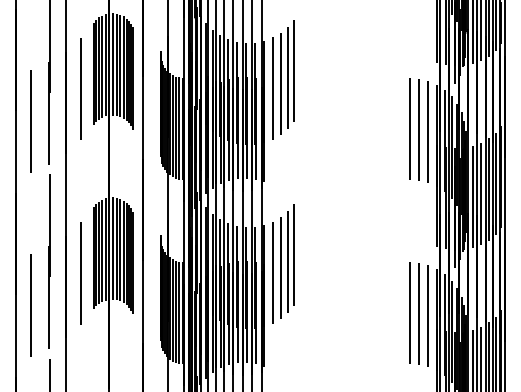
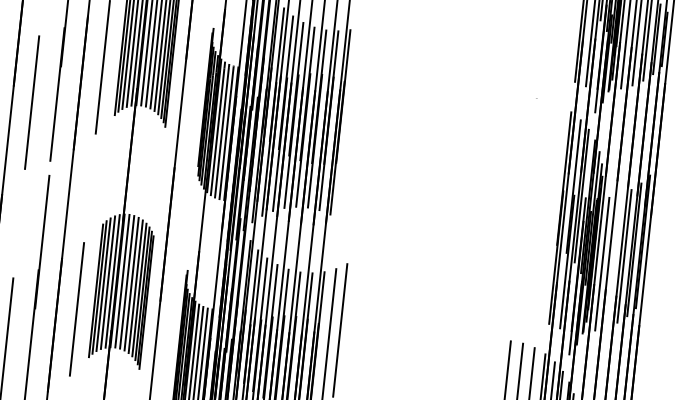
line: (293, 70) -> (384, 72), removed
line: (287, 77) -> (375, 80), removed
line: (280, 83) -> (365, 87), removed
line: (272, 88) -> (354, 93), removed
line: (409, 128) -> (529, 165), removed
line: (419, 129) -> (542, 167), removed
line: (428, 131) -> (553, 171), removed
line: (480, 193) -> (613, 260), removed
line: (293, 255) -> (358, 315), removed
line: (287, 262) -> (349, 324), removed

